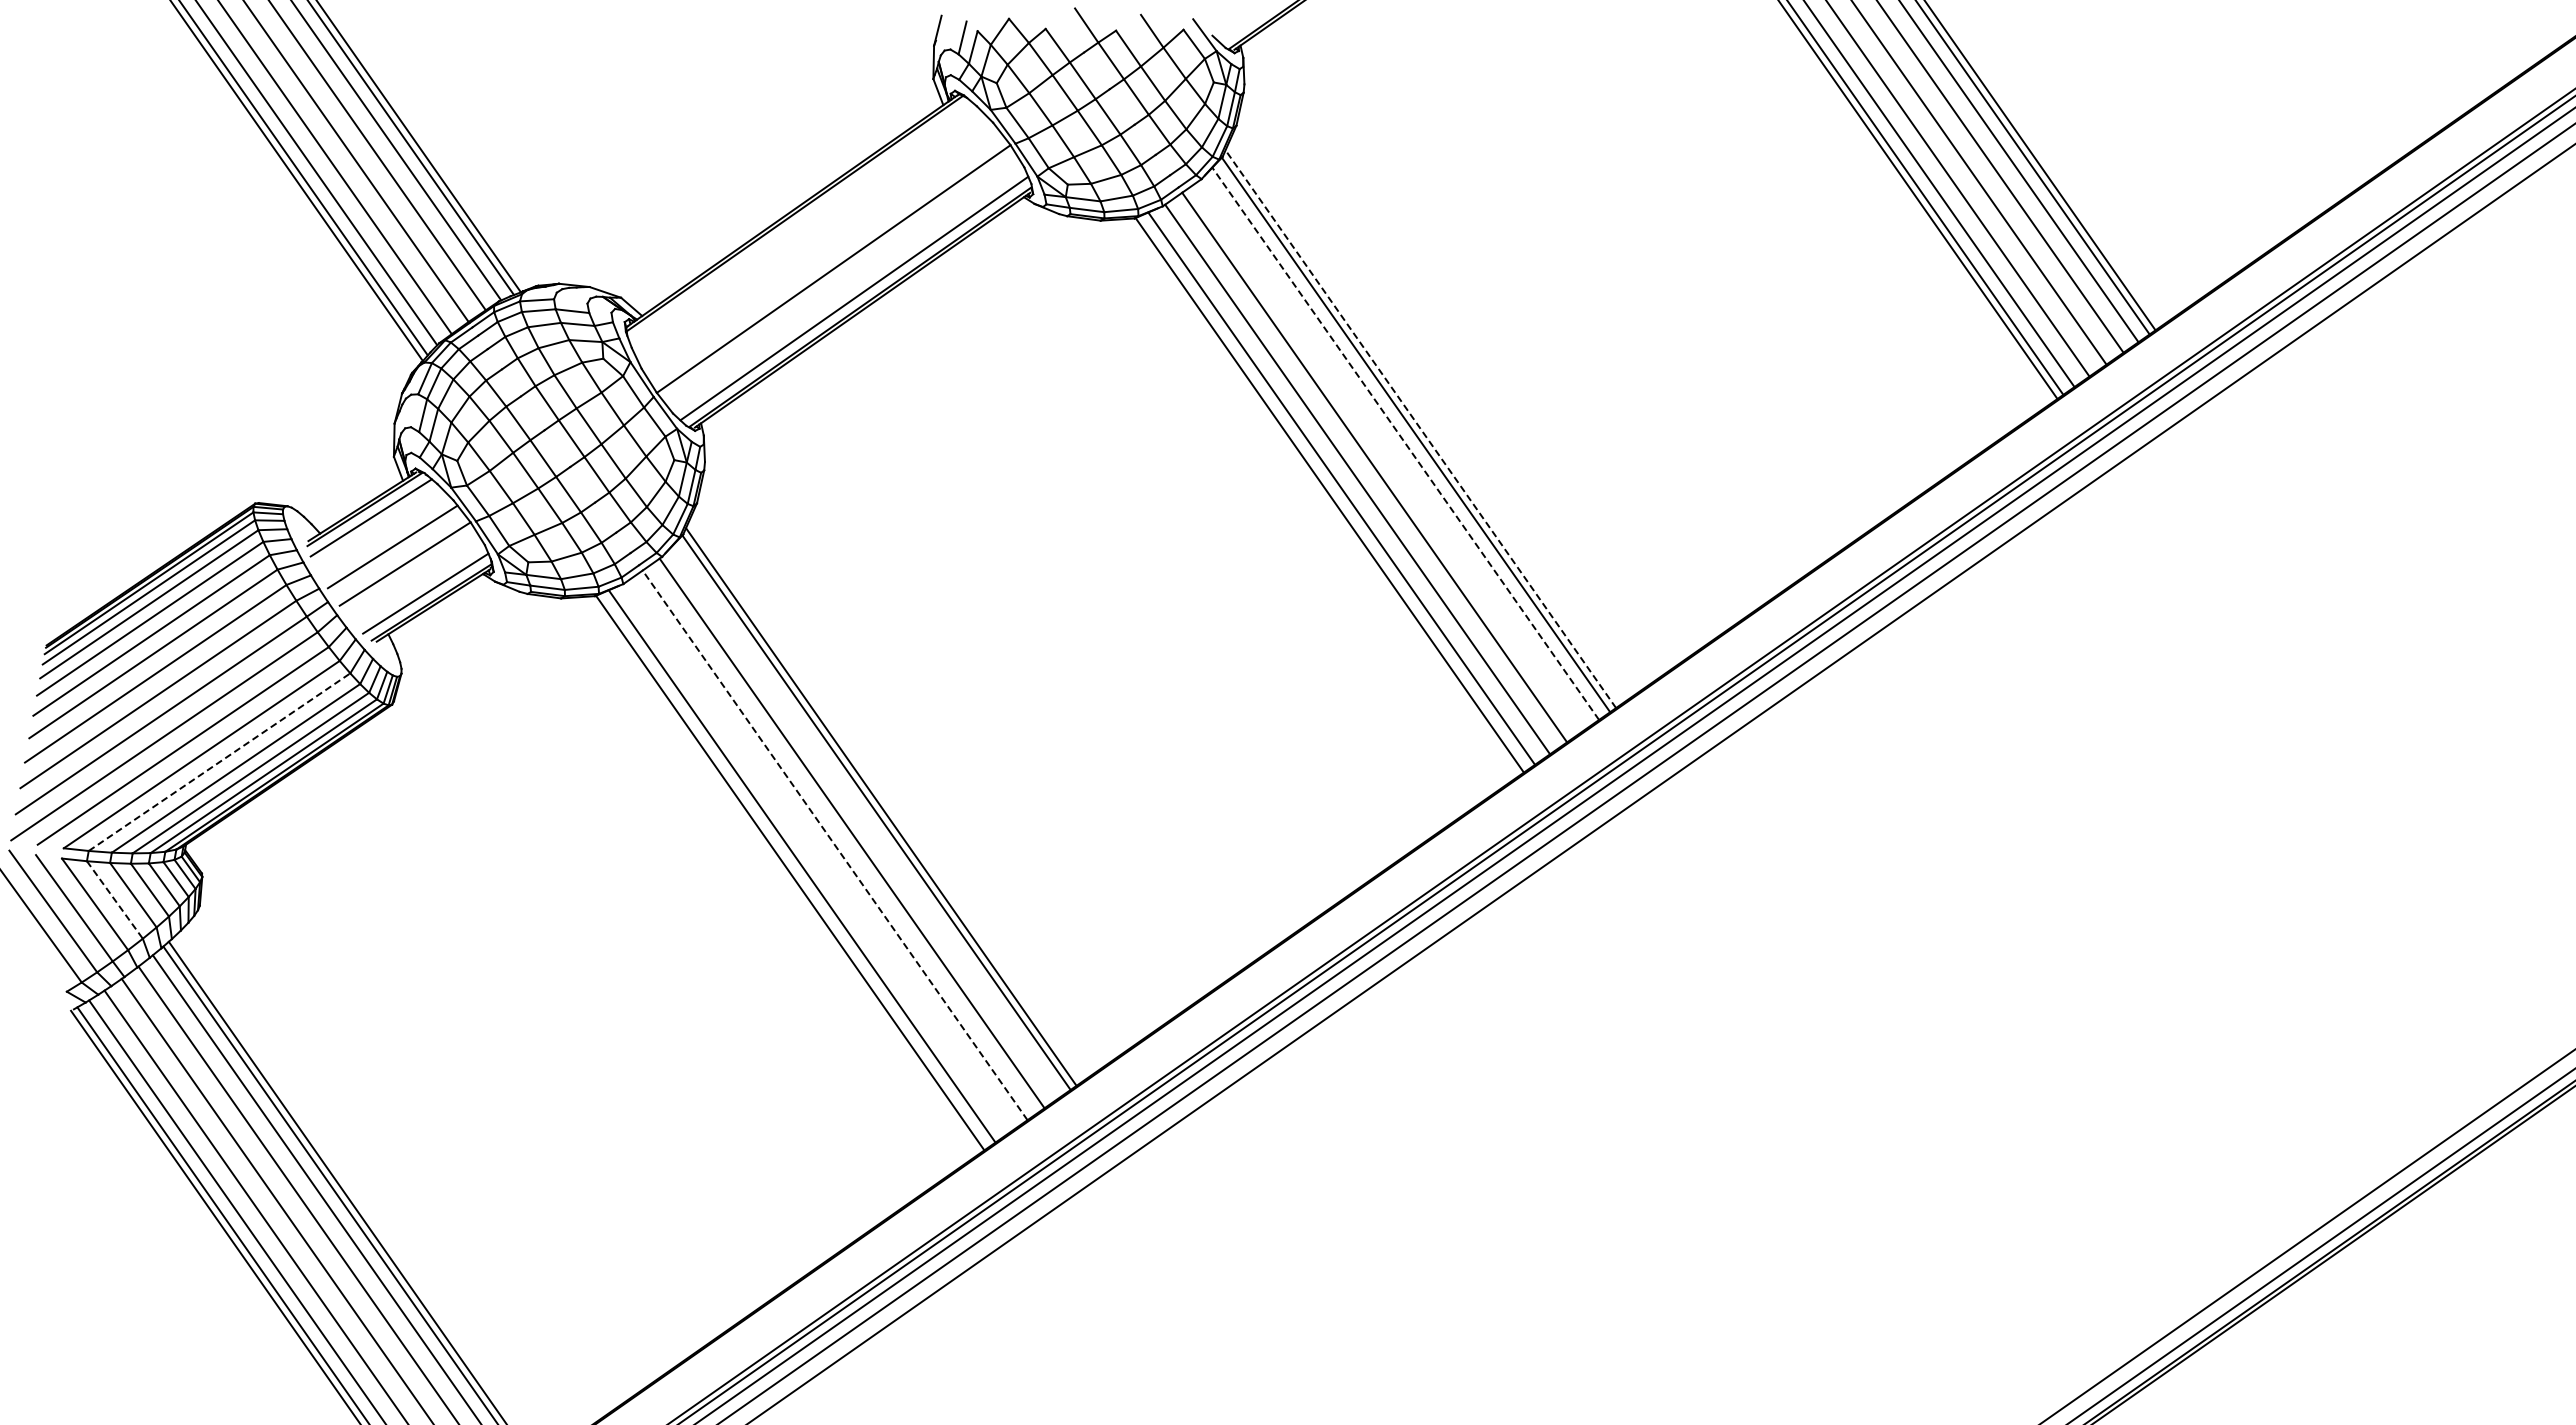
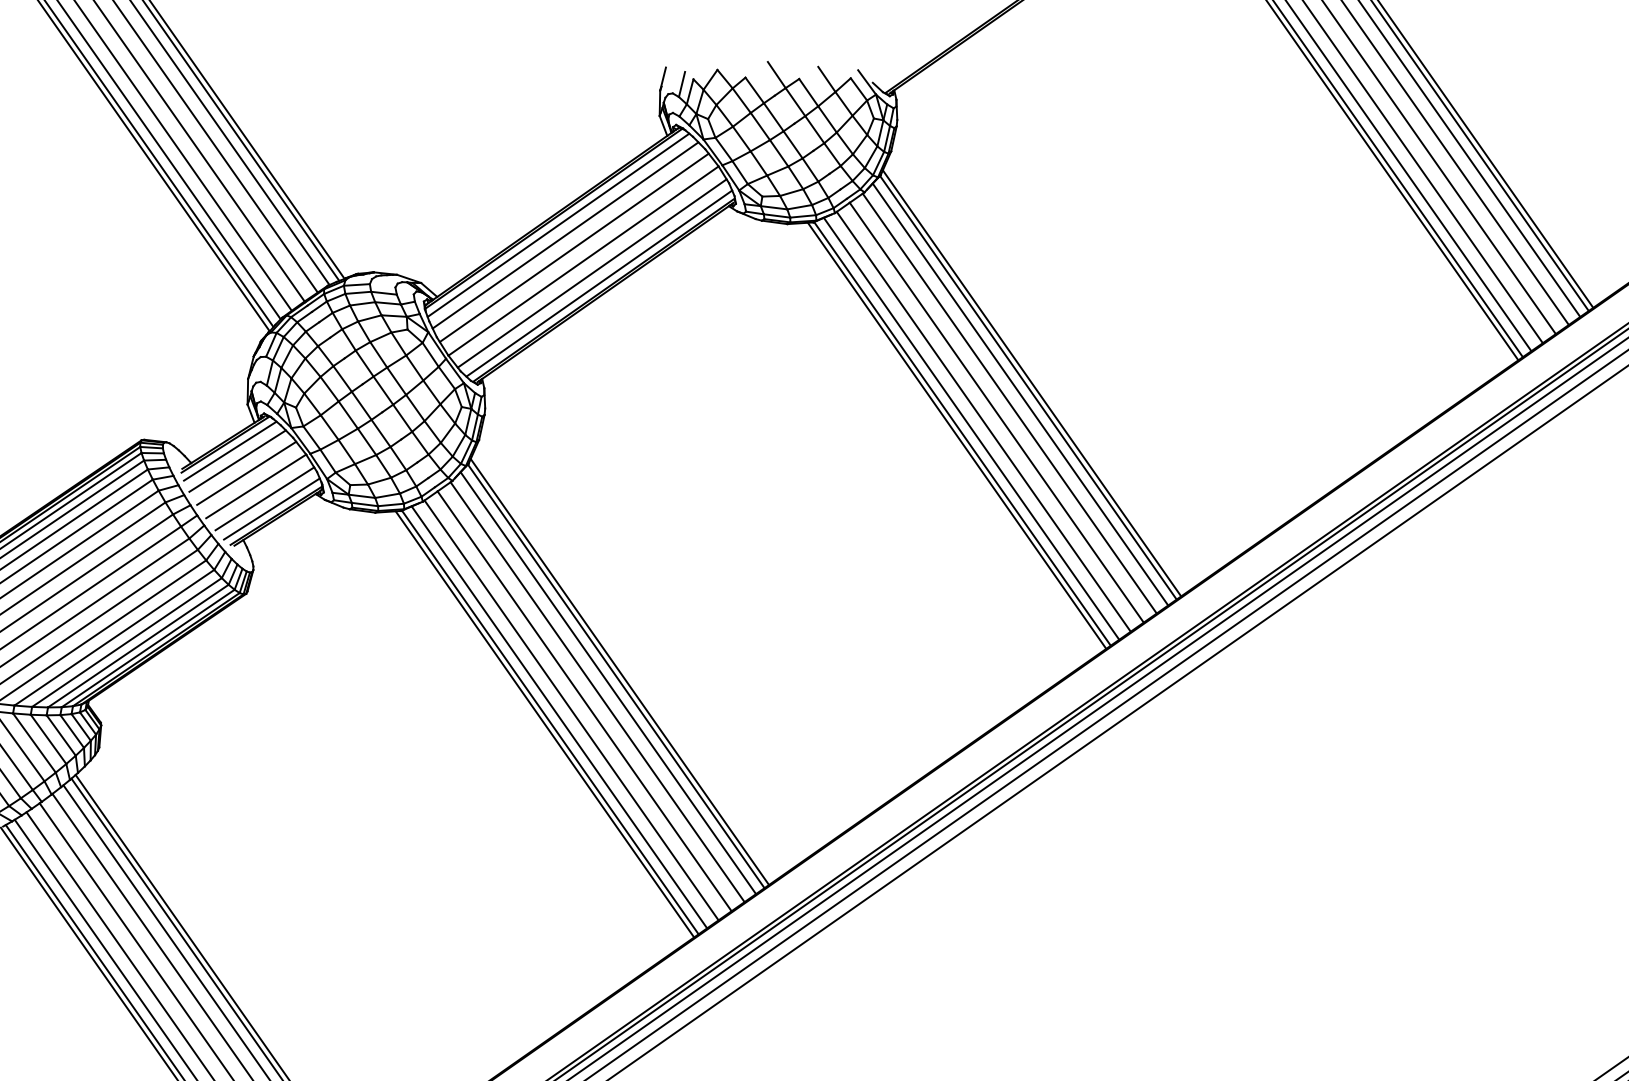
line: (800, 222) -> (558, 225), added
line: (810, 235) -> (565, 235), added
line: (821, 251) -> (574, 247), added
line: (845, 285) -> (592, 273), added
line: (1420, 428) -> (1031, 382), dashed -> solid
line: (1405, 443) -> (1020, 394), dashed -> solid
line: (1391, 455) -> (1009, 403), added
line: (1322, 497) -> (956, 435), added
line: (380, 530) -> (237, 460), added
line: (416, 580) -> (264, 498), added
line: (219, 761) -> (114, 637), dashed -> solid
line: (865, 821) -> (607, 683), added
line: (835, 845) -> (584, 701), dashed -> solid
line: (817, 857) -> (571, 710), added
line: (782, 875) -> (544, 724), added
line: (114, 899) -> (34, 742), dashed -> solid

